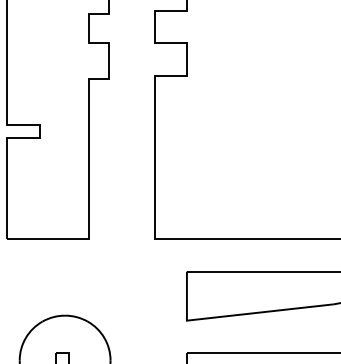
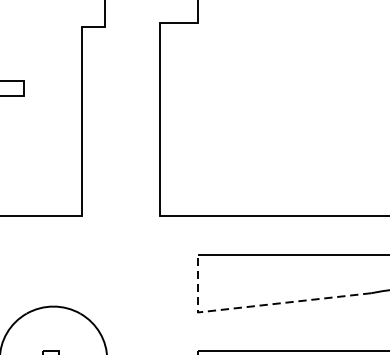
line: (235, 315) -> (255, 306), solid -> dashed

